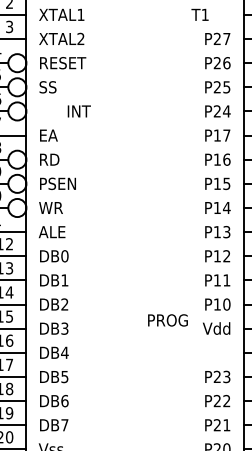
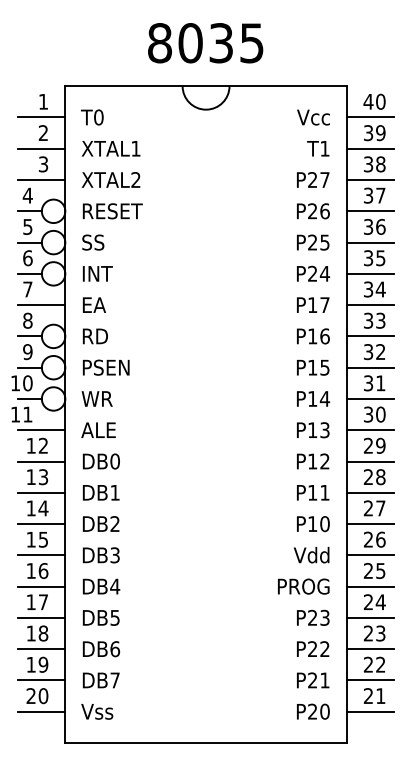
text: (200, 14) -> (318, 148), moved
text: (79, 111) -> (97, 273), moved
text: (167, 320) -> (303, 586), moved

